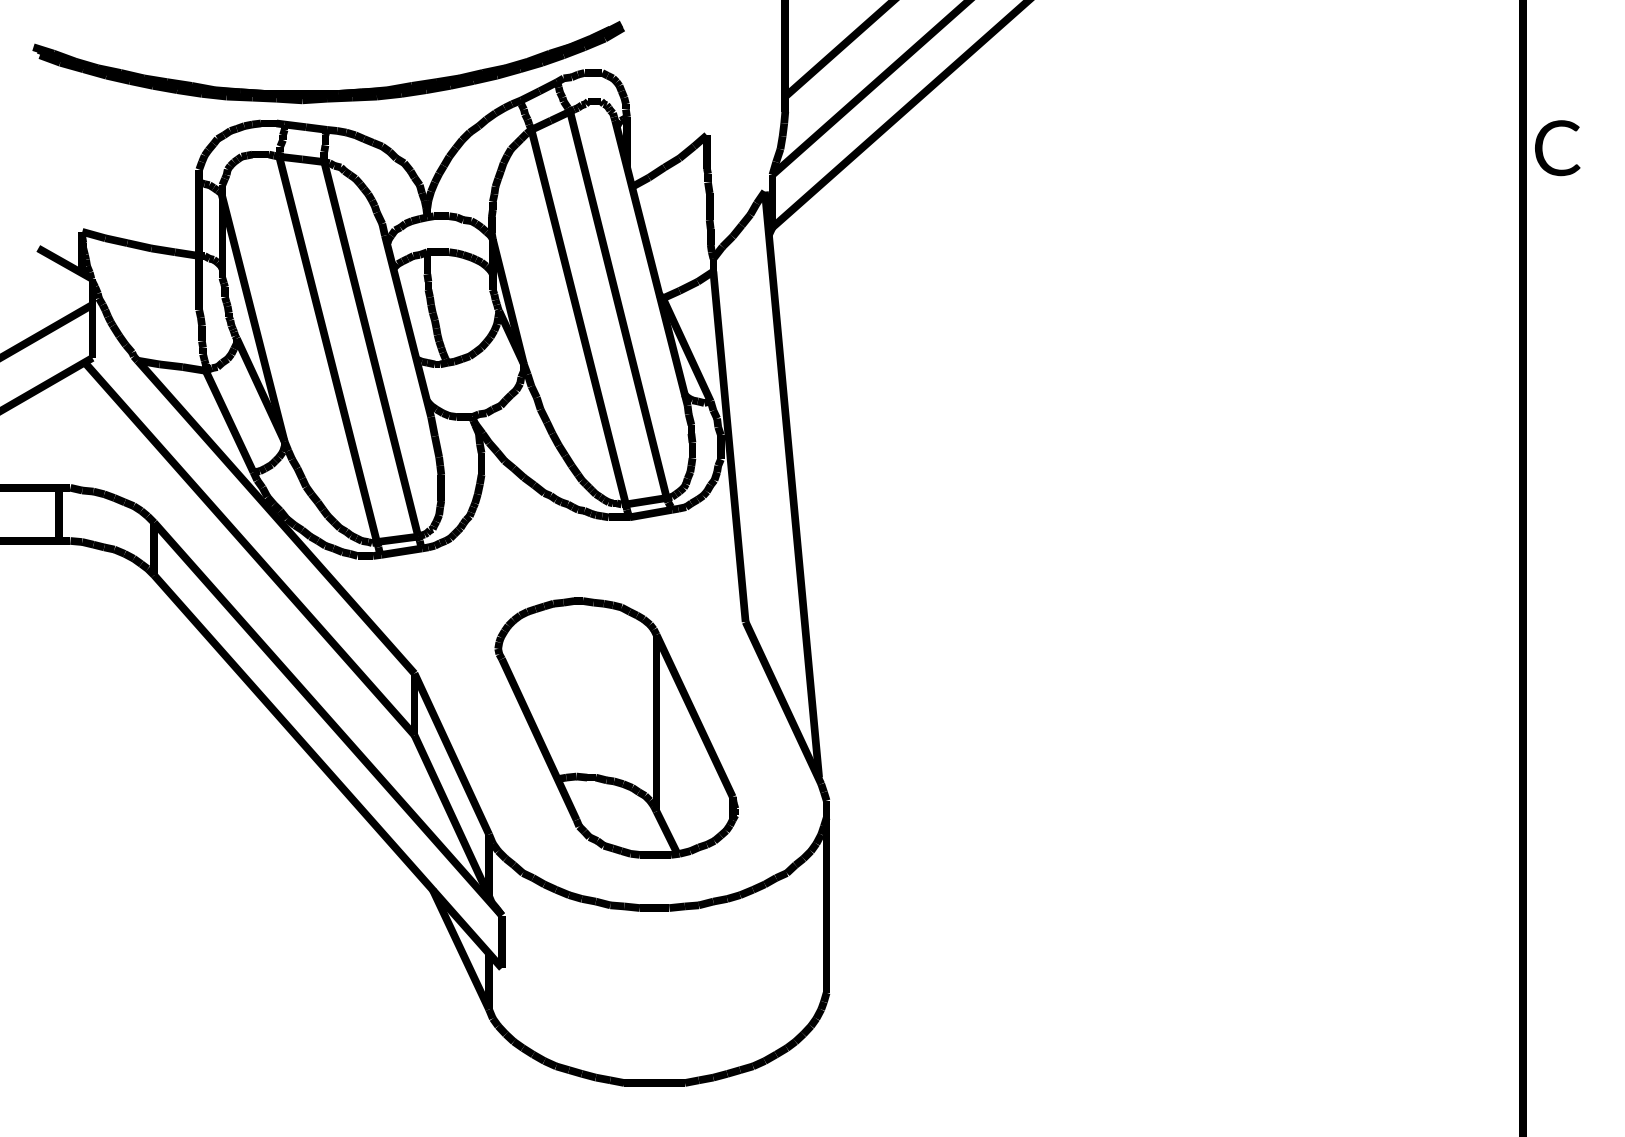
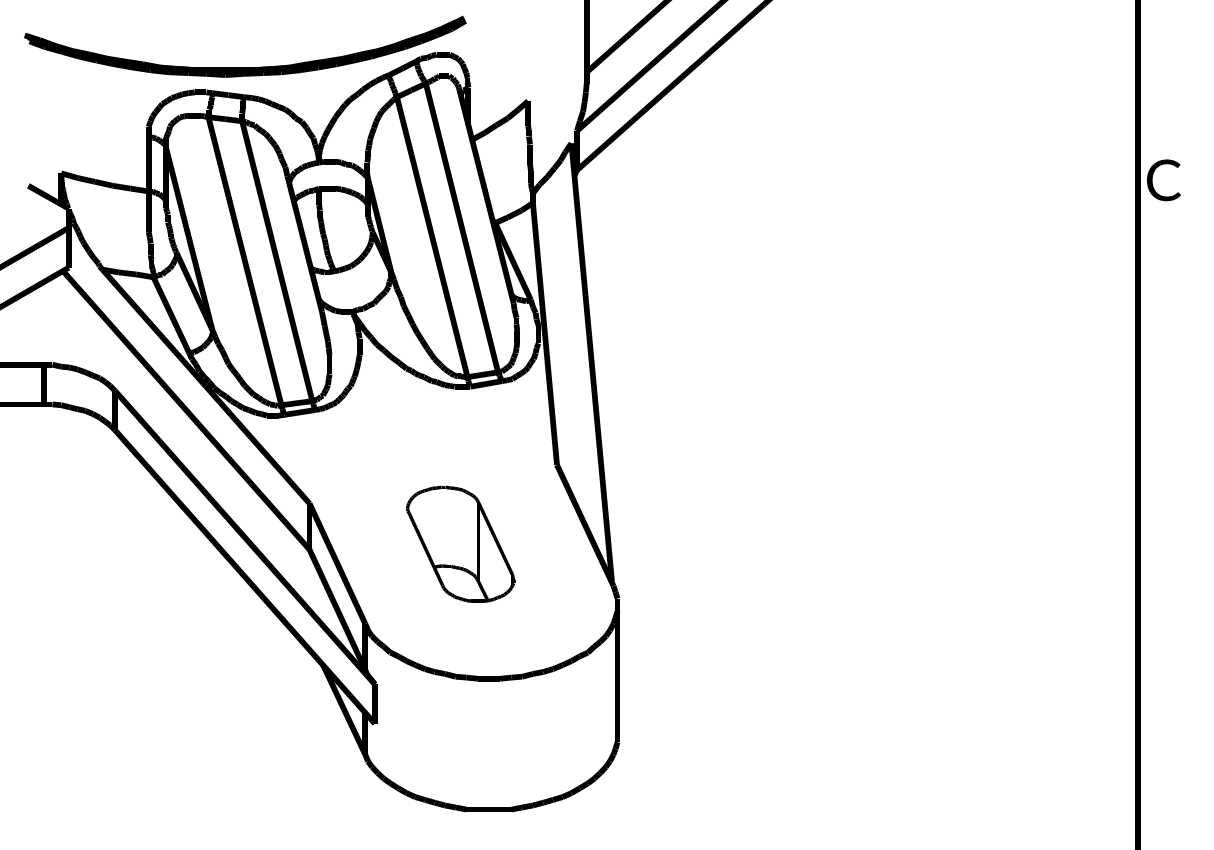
text: (1557, 148) -> (1163, 180), moved
part: (616, 727) -> (460, 543), size x0.6

